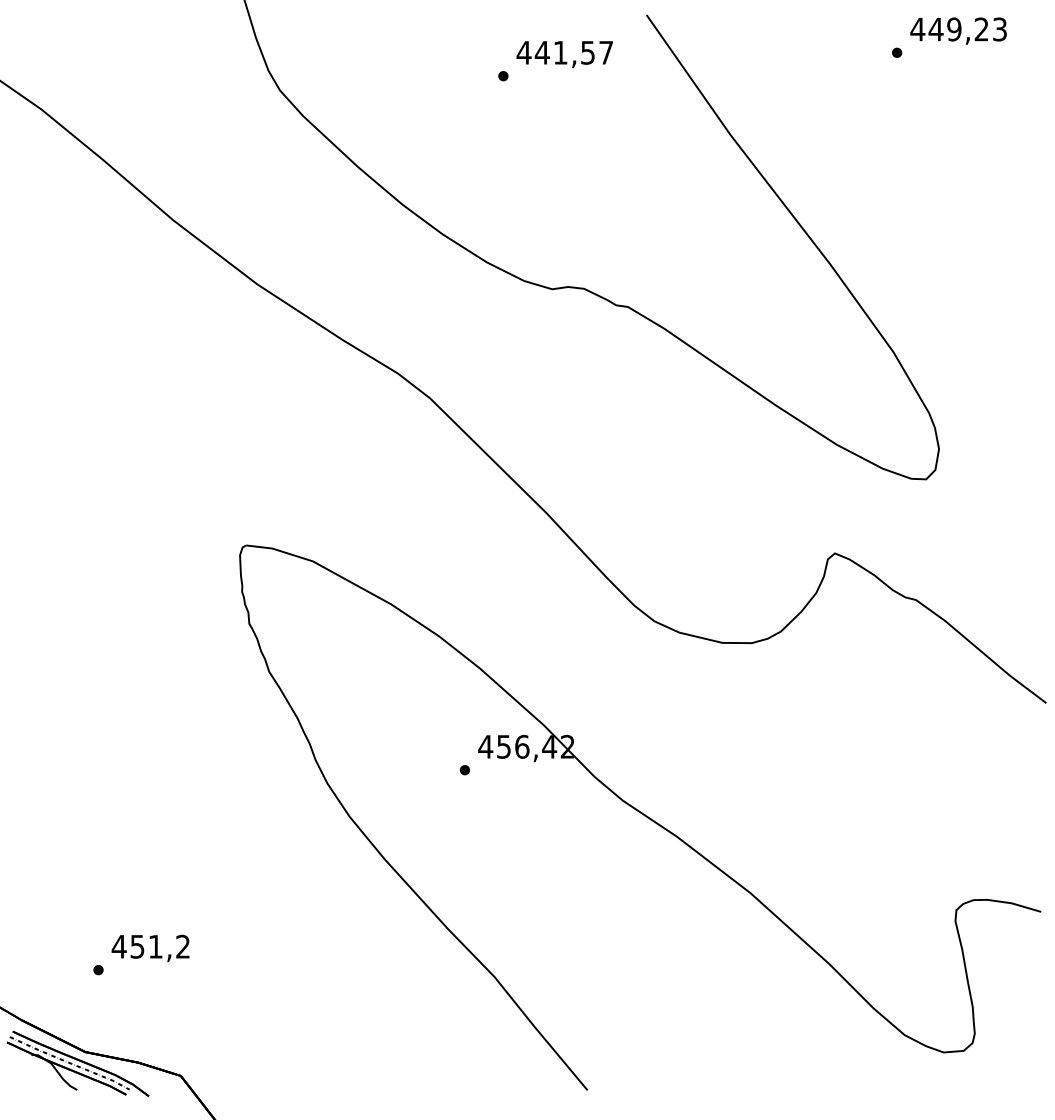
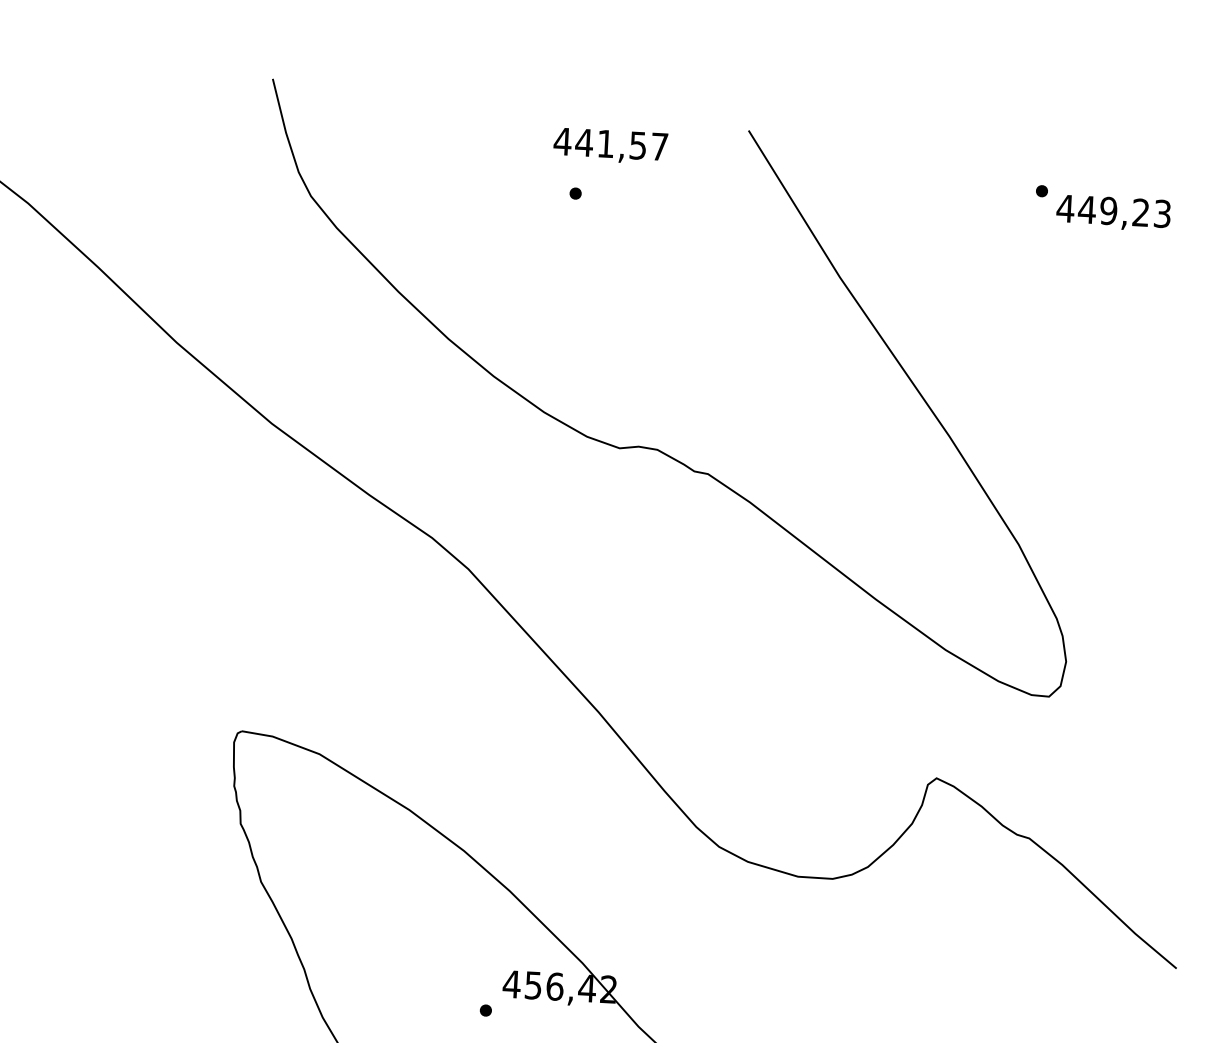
text: (958, 30) -> (1113, 212), moved
text: (564, 54) -> (610, 146), moved

